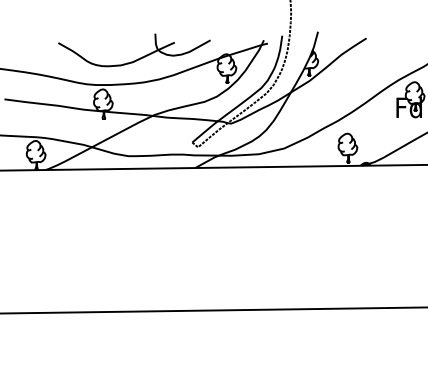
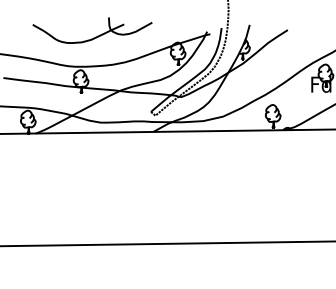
part: (138, 57) -> (95, 36), moved

